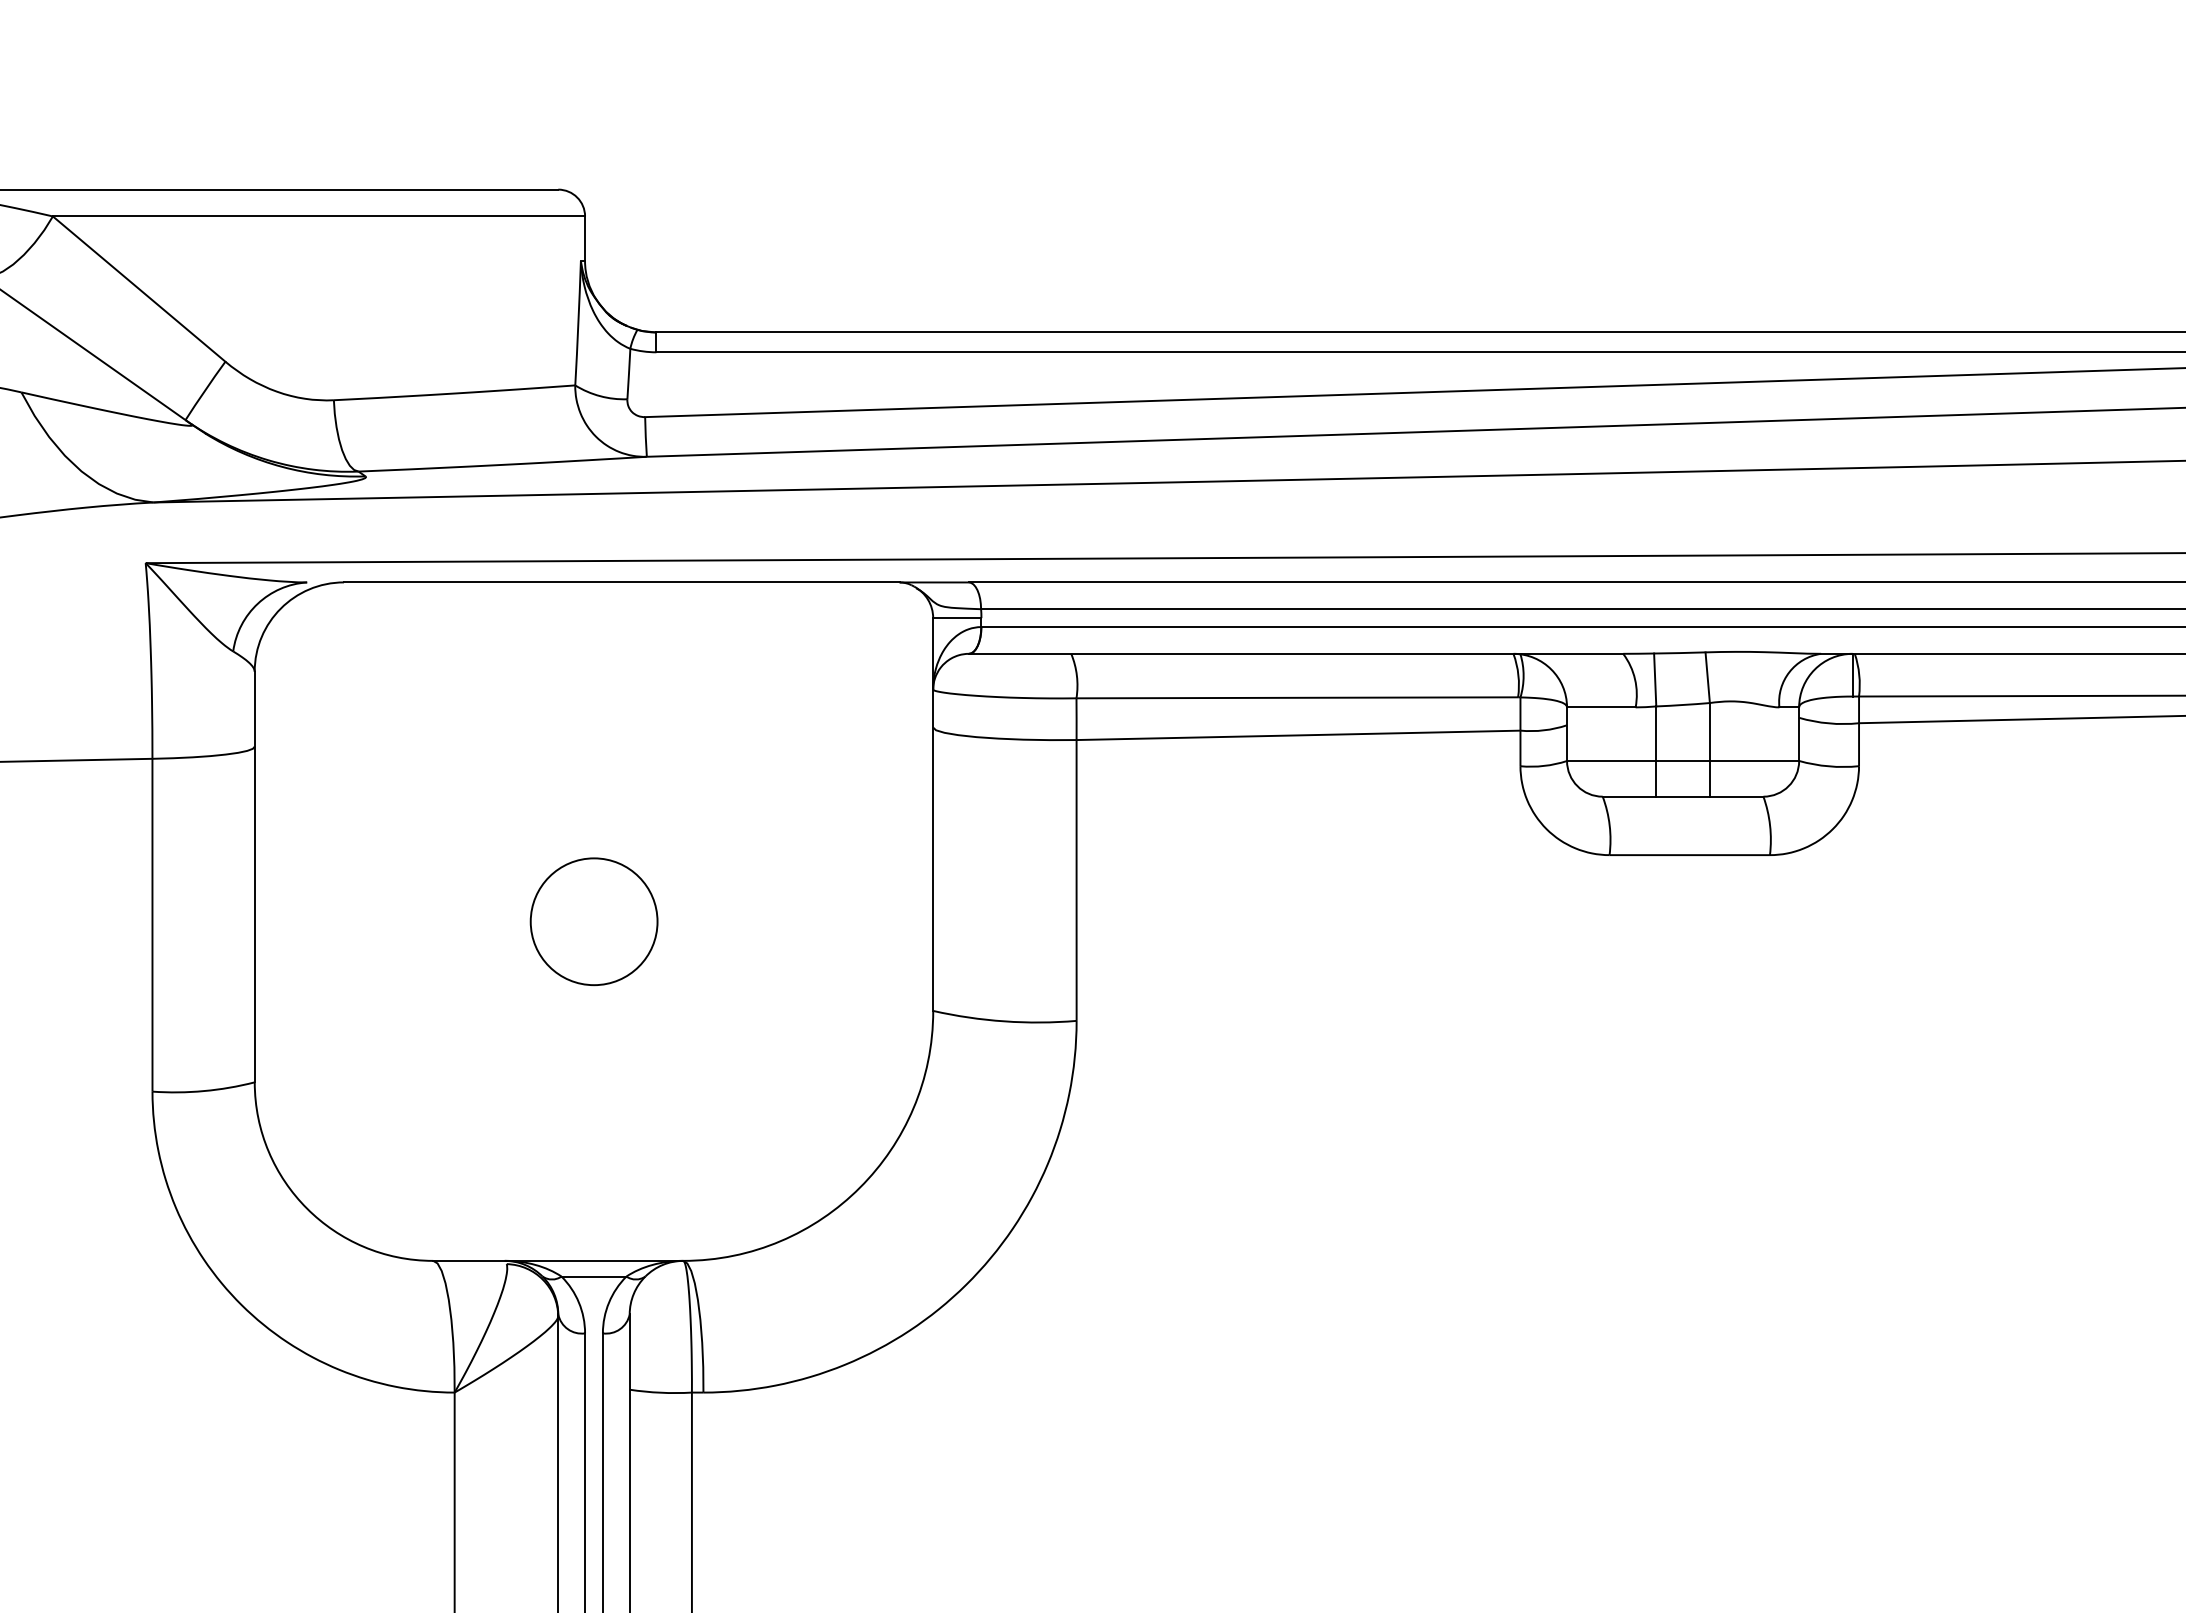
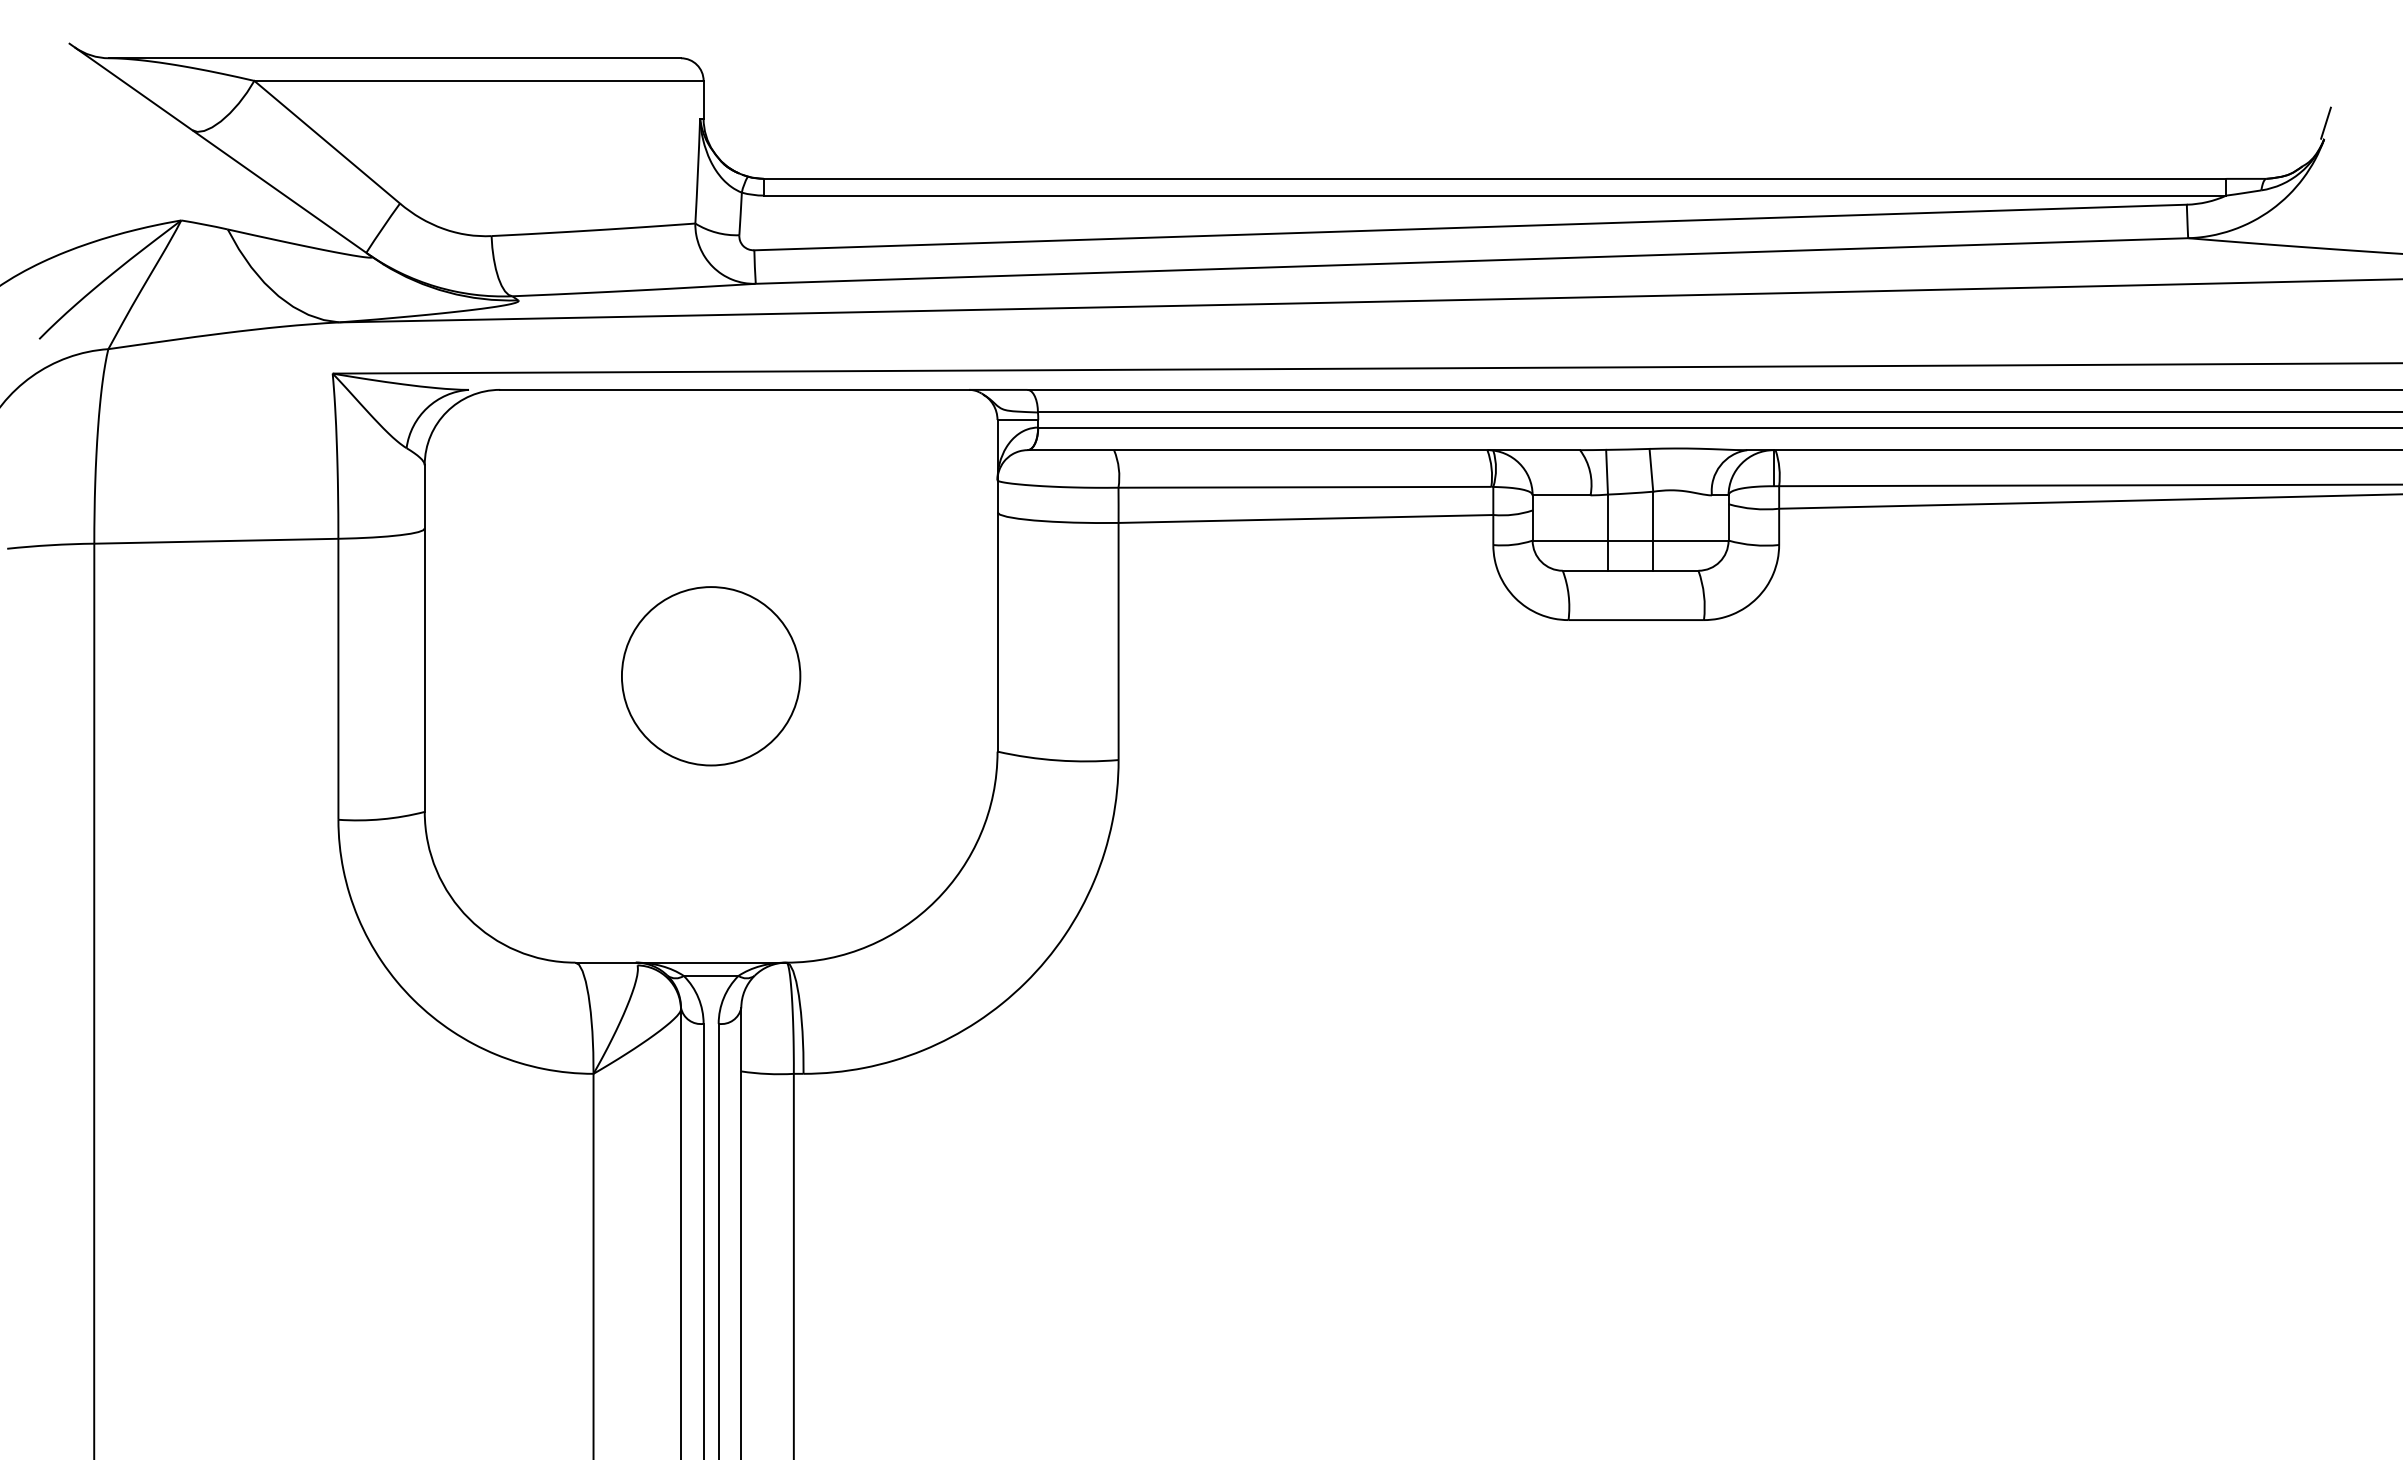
circle: (594, 921) -> (711, 676), size x1.67

